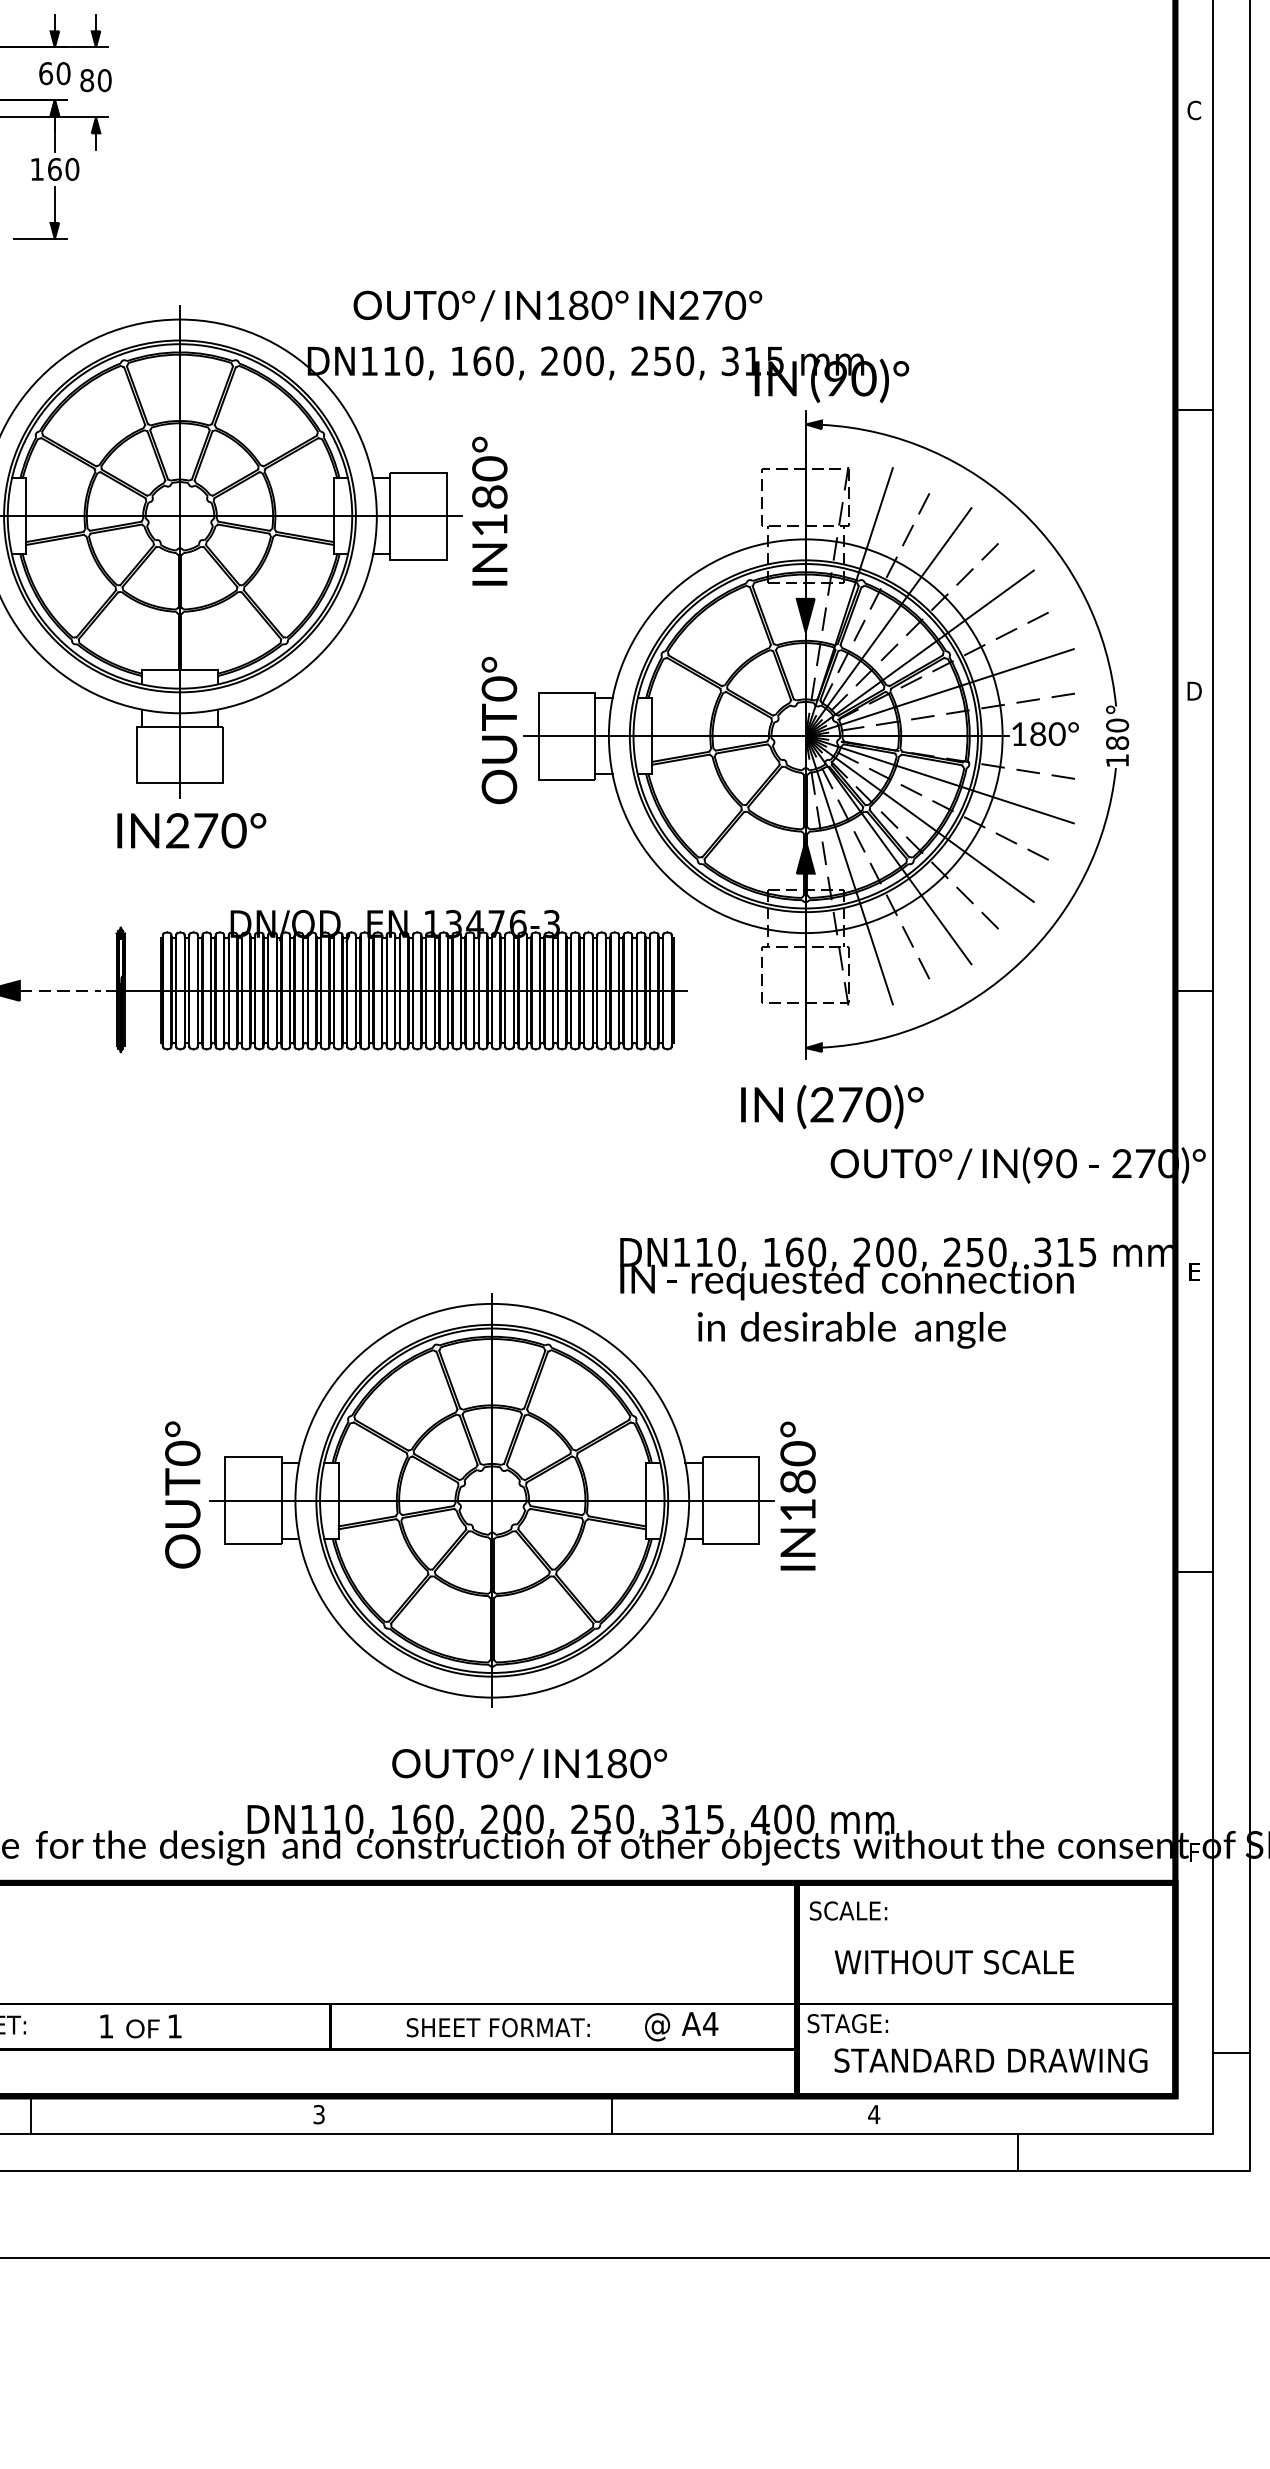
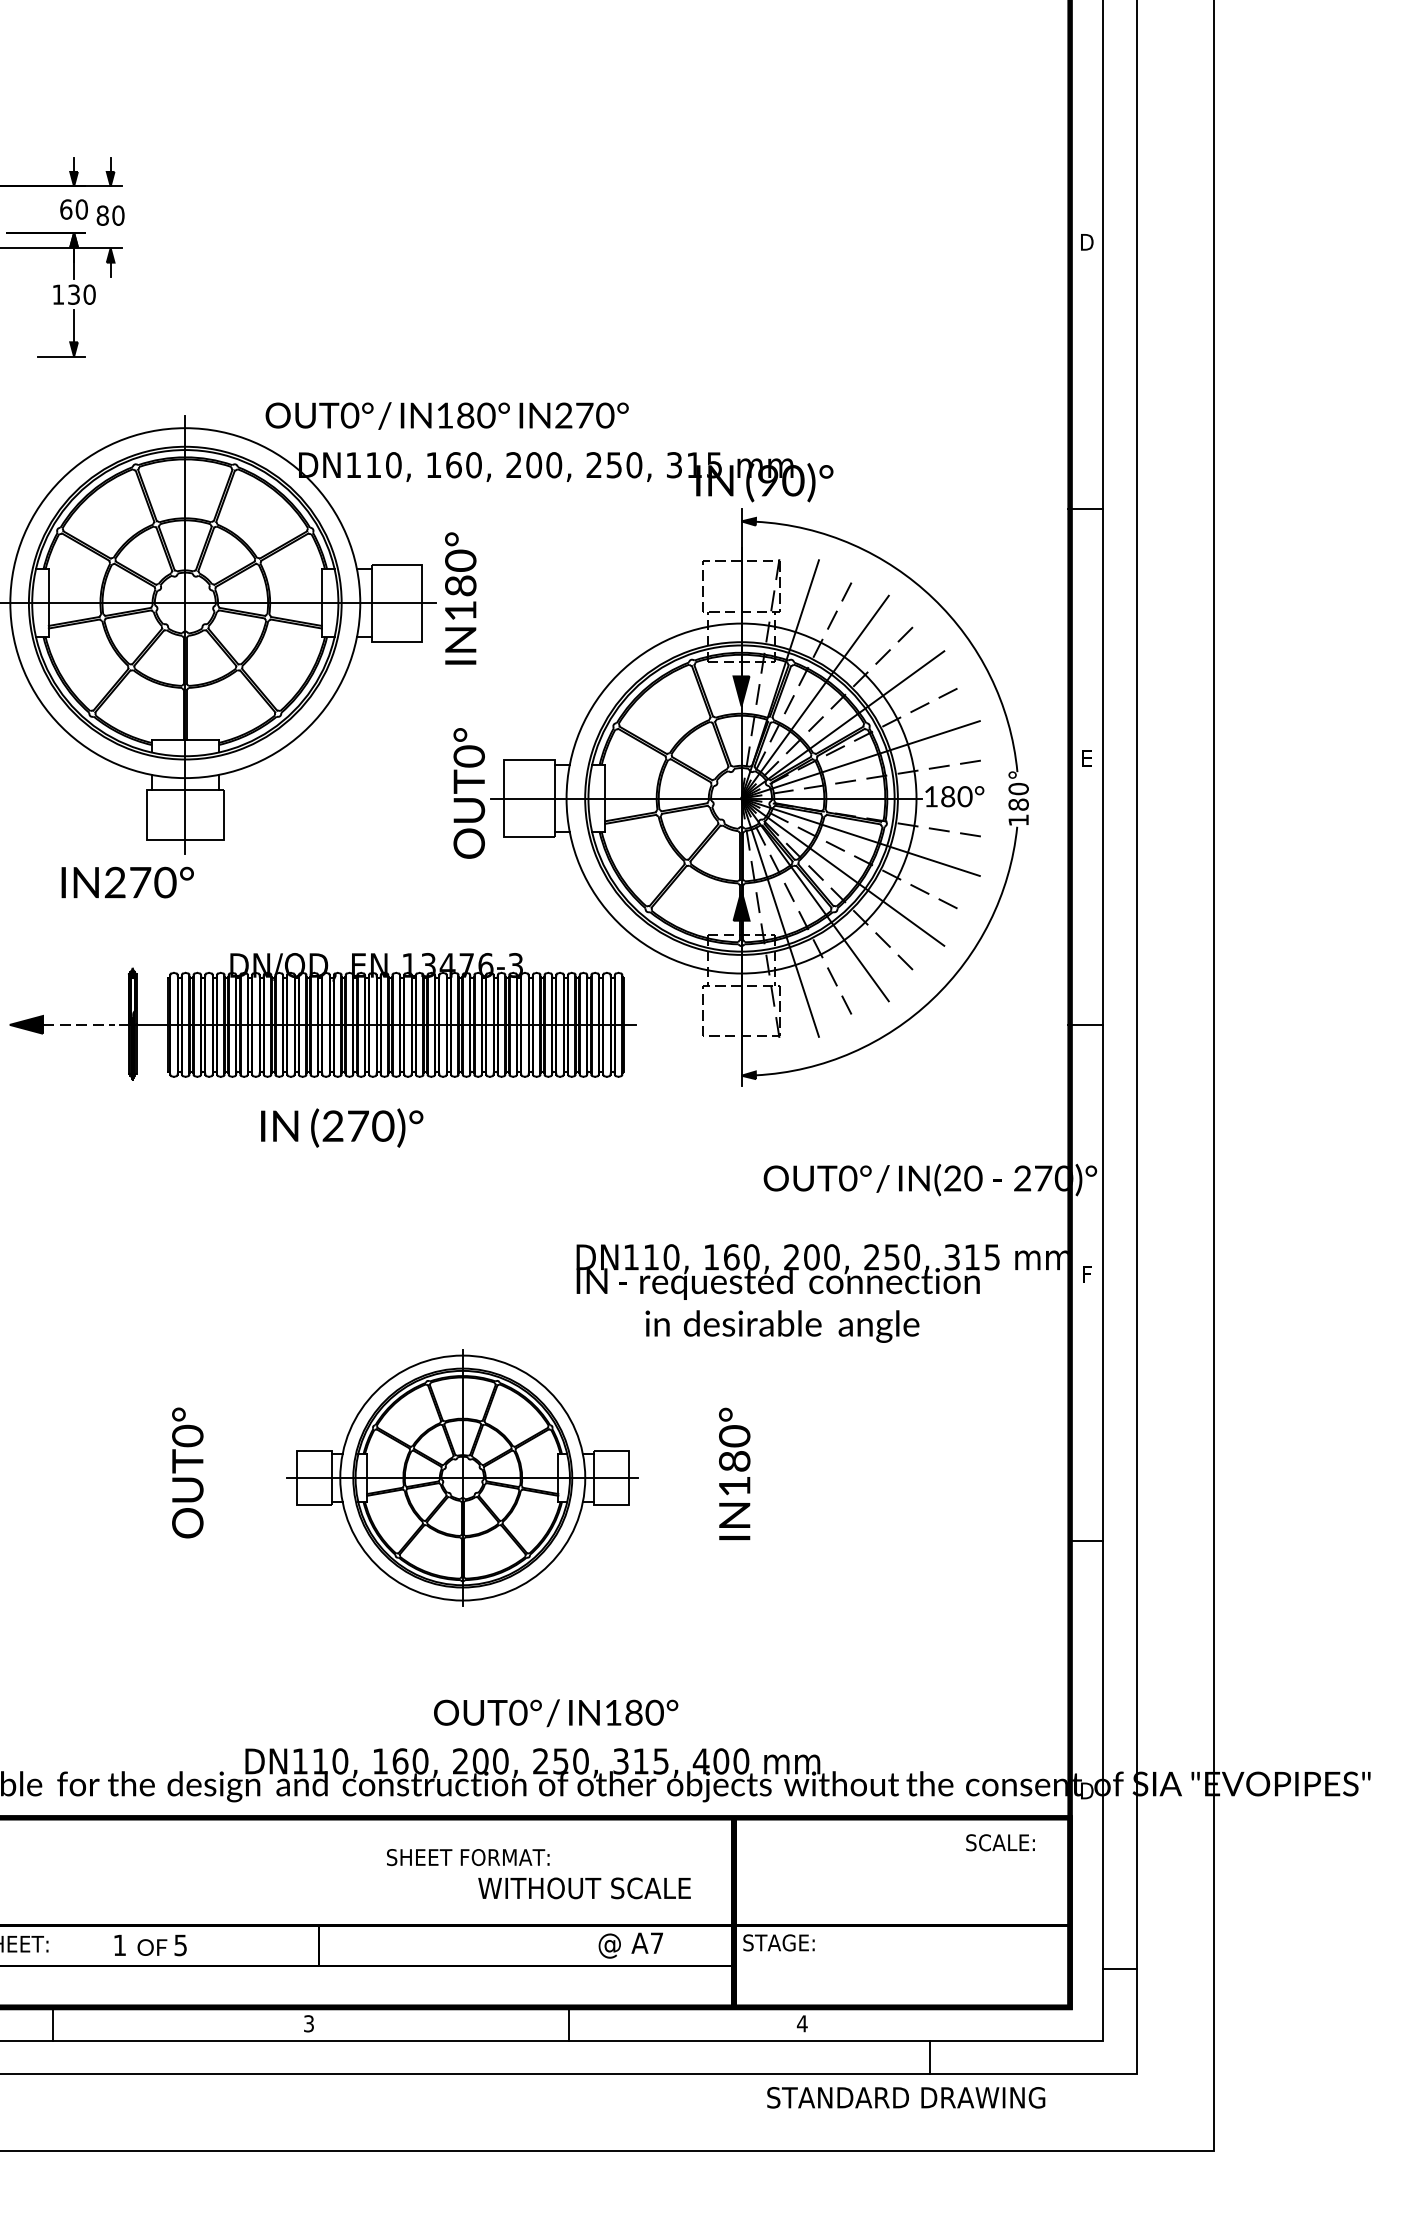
text: (1193, 109) -> (1086, 241), C -> D
text: (55, 169) -> (74, 294), 160 -> 130
text: (557, 305) -> (446, 415), moved
text: (1194, 691) -> (1087, 758), D -> E
text: (191, 830) -> (127, 882), moved
text: (832, 1106) -> (342, 1127), moved
text: (1043, 1163) -> (952, 1178), IN(90 -> IN(20
text: (1193, 1271) -> (1086, 1274), E -> F
part: (491, 1500) -> (462, 1477), size x0.7
text: (530, 1764) -> (556, 1713), moved
text: (1194, 1852) -> (1087, 1790), F -> D
text: (848, 1910) -> (1000, 1842), moved
text: (954, 1962) -> (584, 1888), moved
text: (710, 2023) -> (656, 1942), A4 -> A7
text: (174, 2026) -> (180, 1945), 1 -> 5
text: (498, 2027) -> (468, 1857), moved
text: (991, 2060) -> (906, 2097), moved

